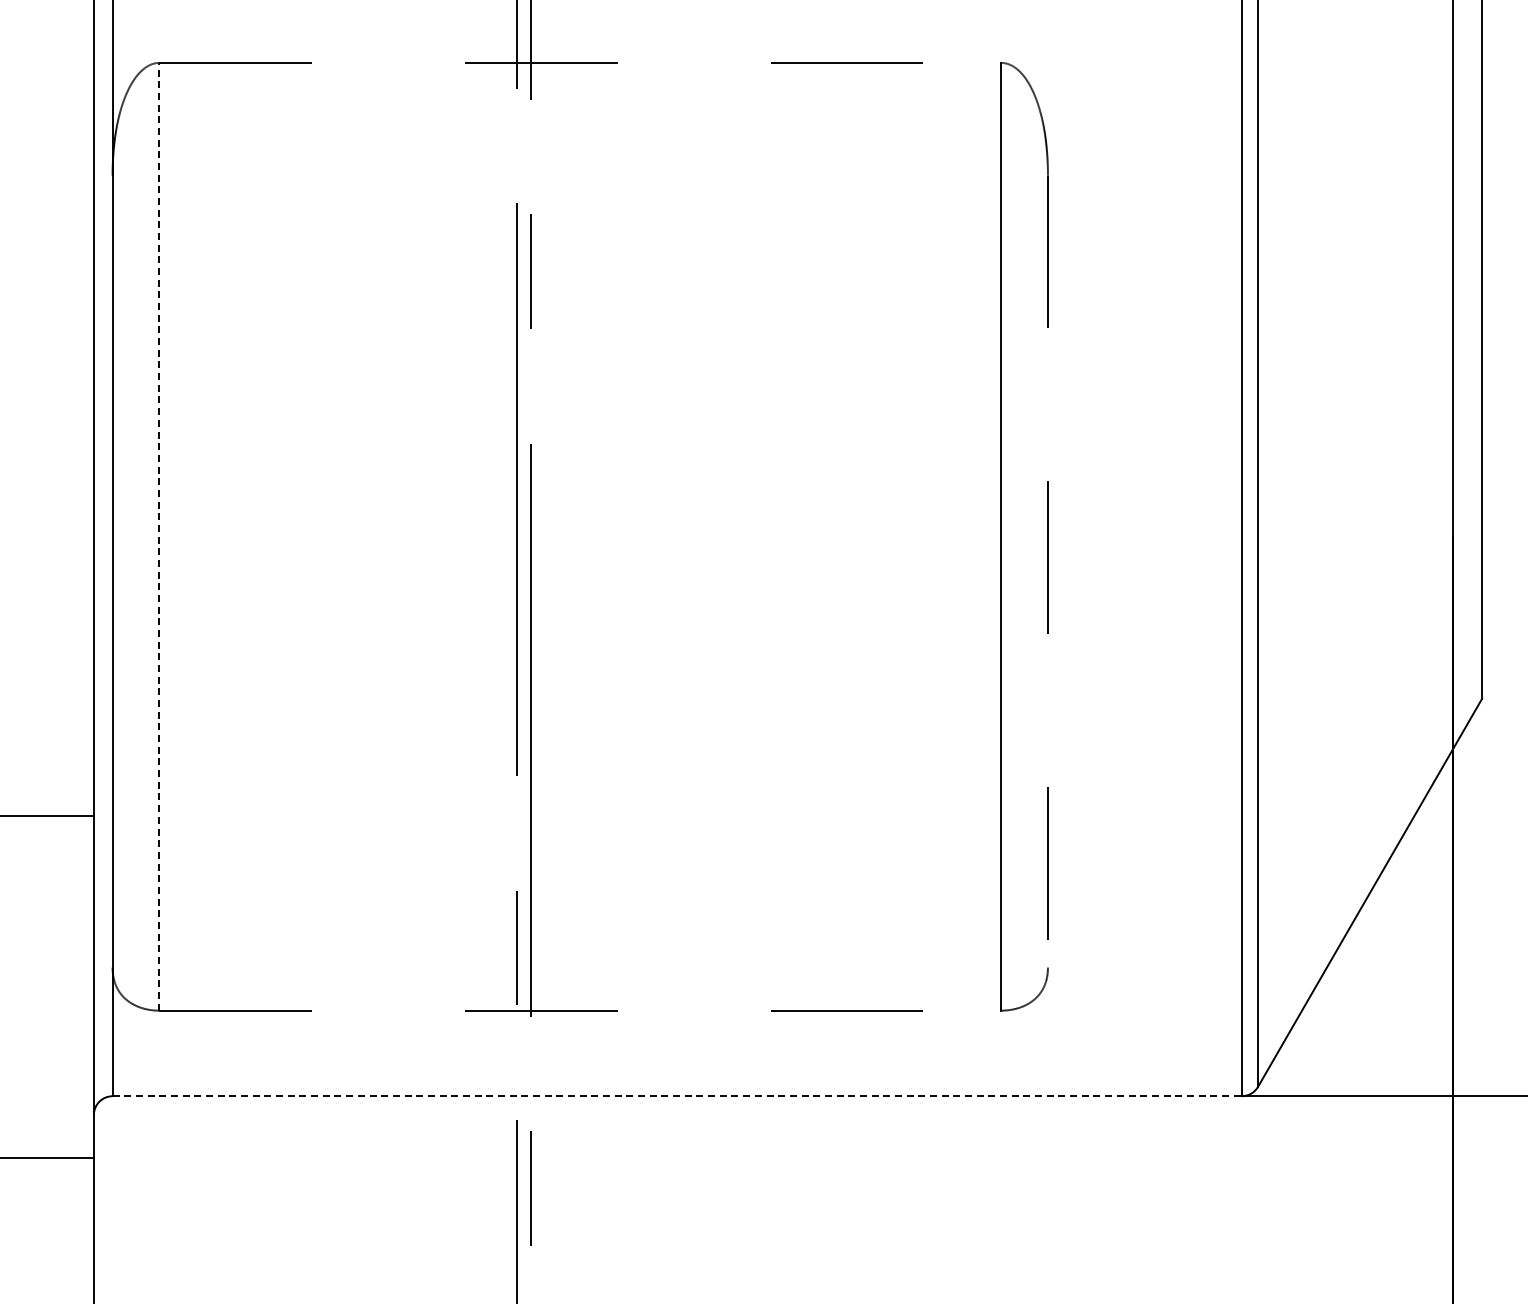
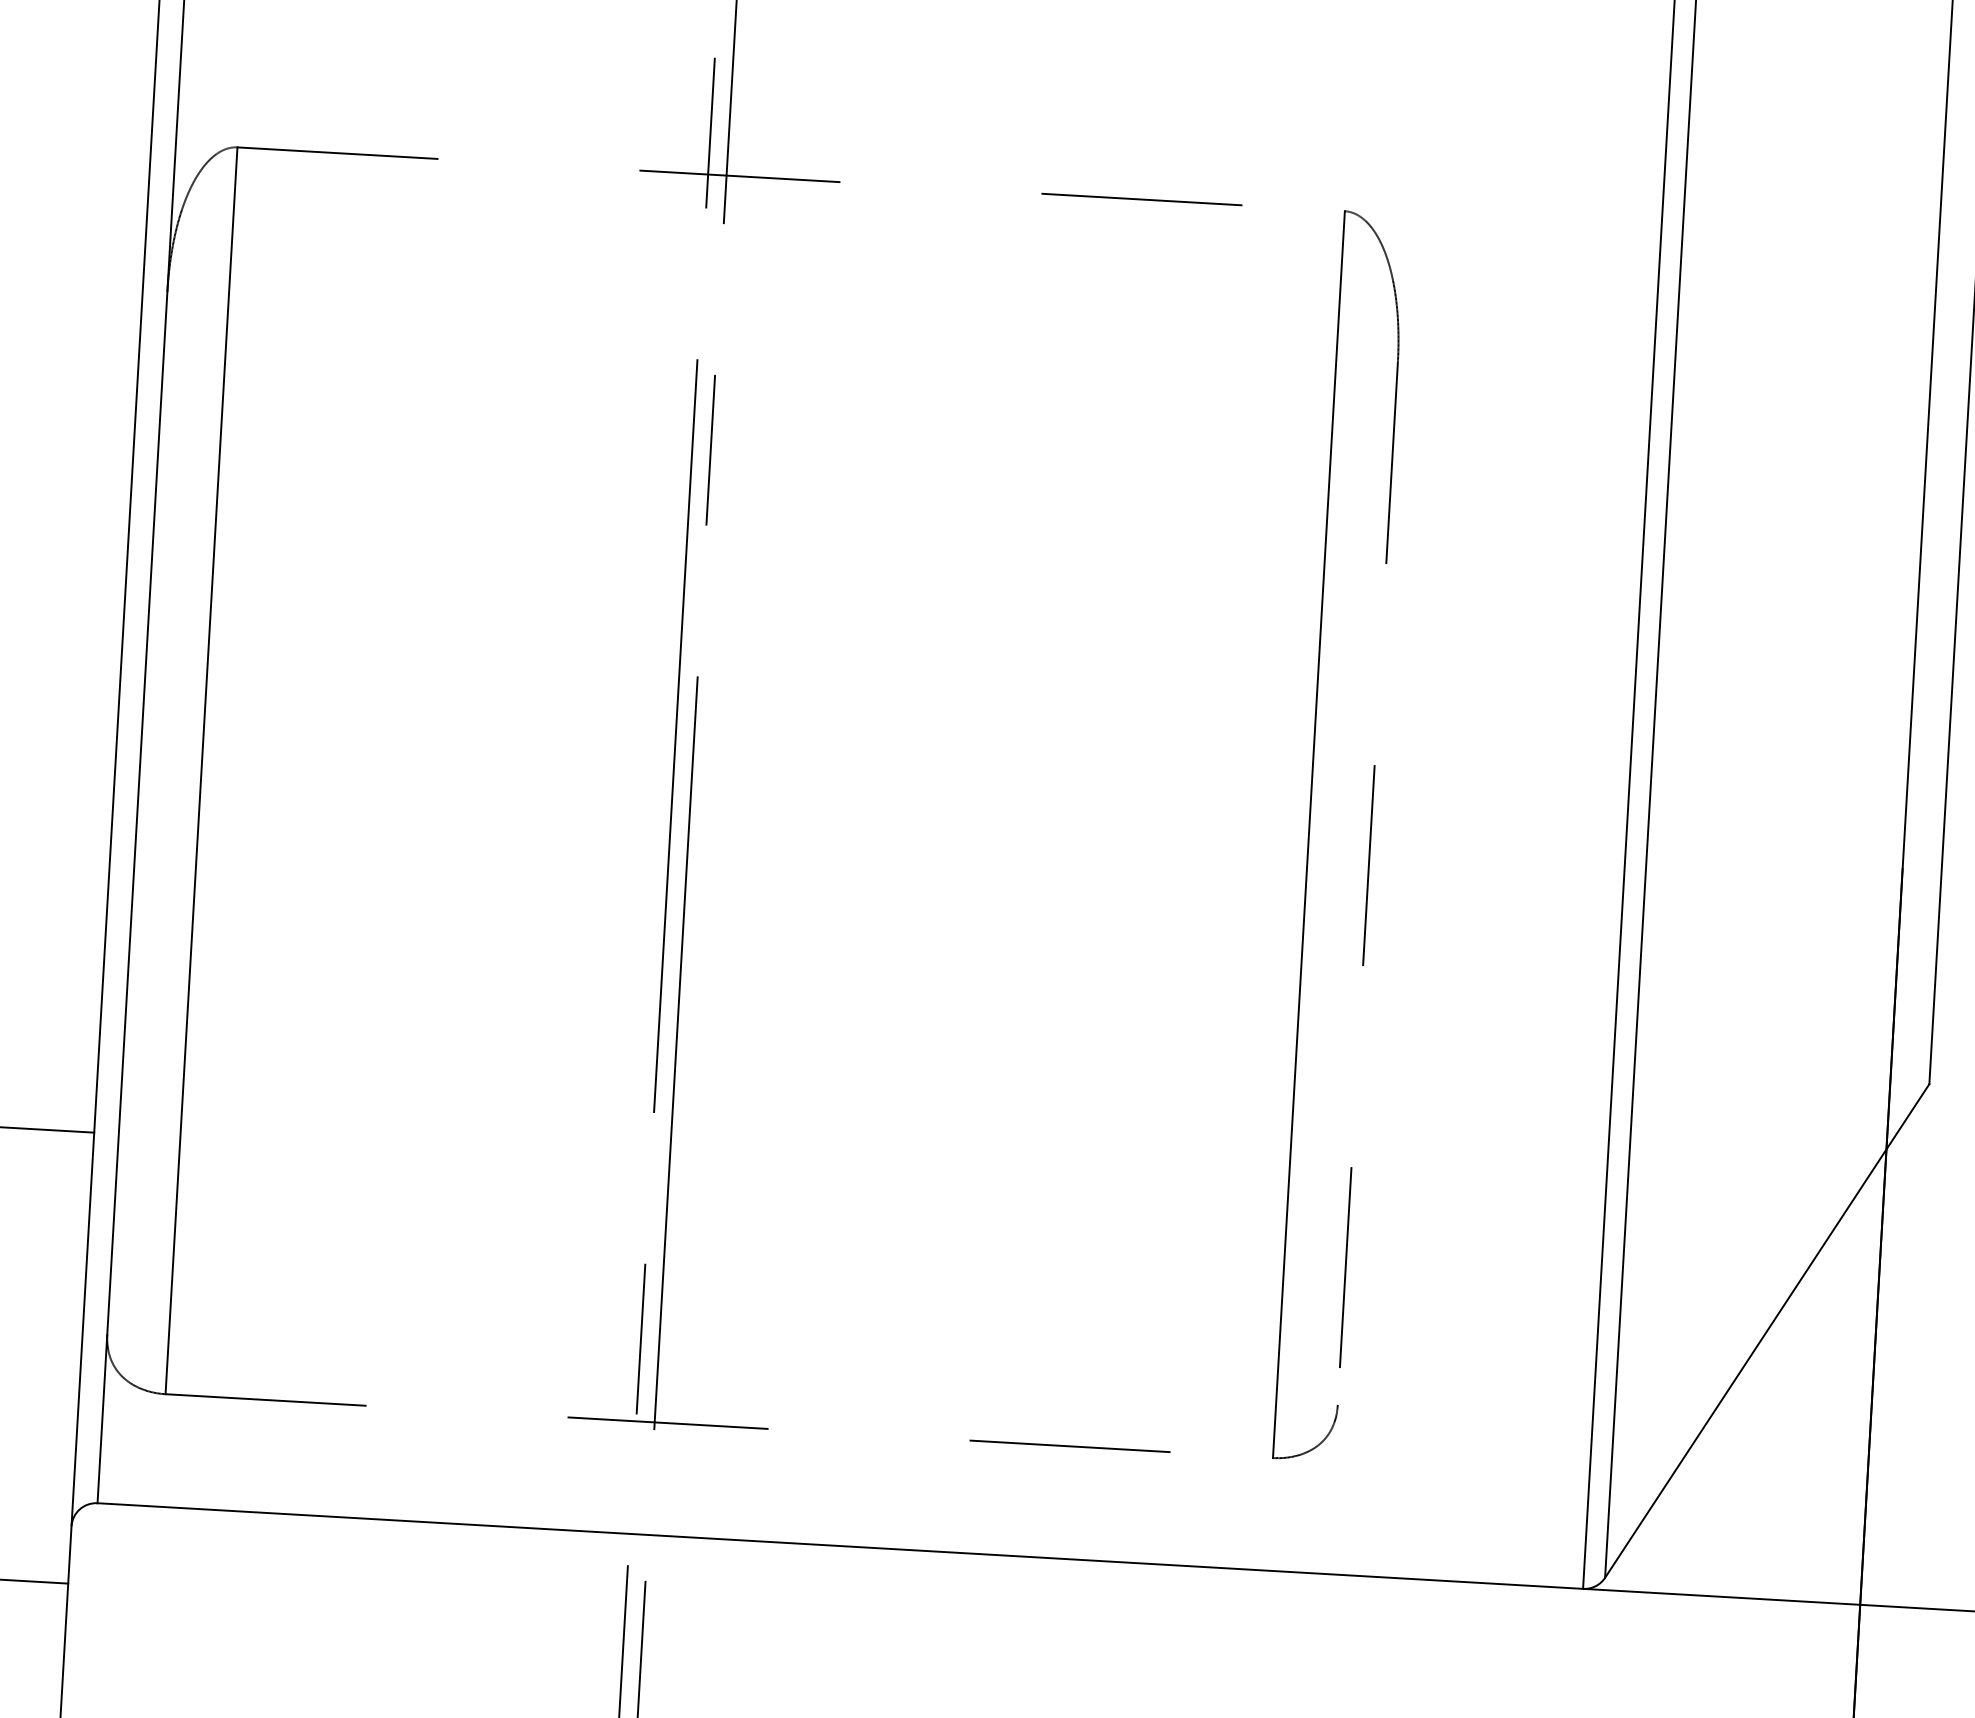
line: (159, 536) -> (201, 770), dashed -> solid
line: (677, 1096) -> (840, 1546), dashed -> solid

